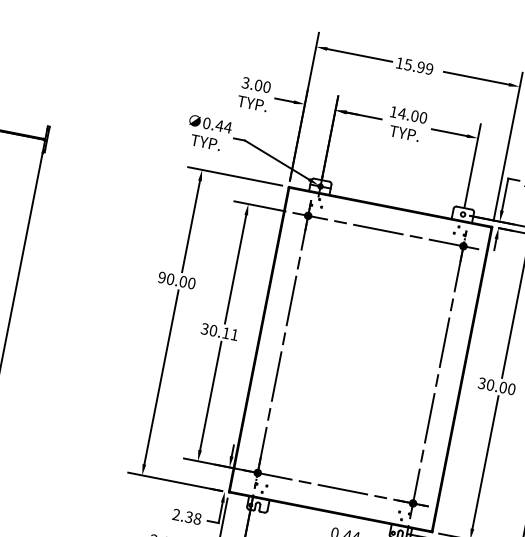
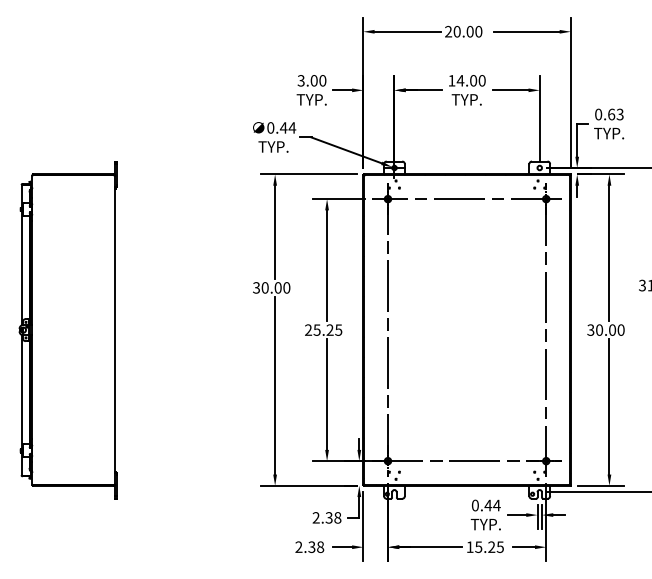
text: (414, 65) -> (463, 31), 15.99 -> 20.00
text: (162, 277) -> (256, 287), 90.00 -> 30.00
text: (219, 331) -> (323, 329), 30.11 -> 25.25

